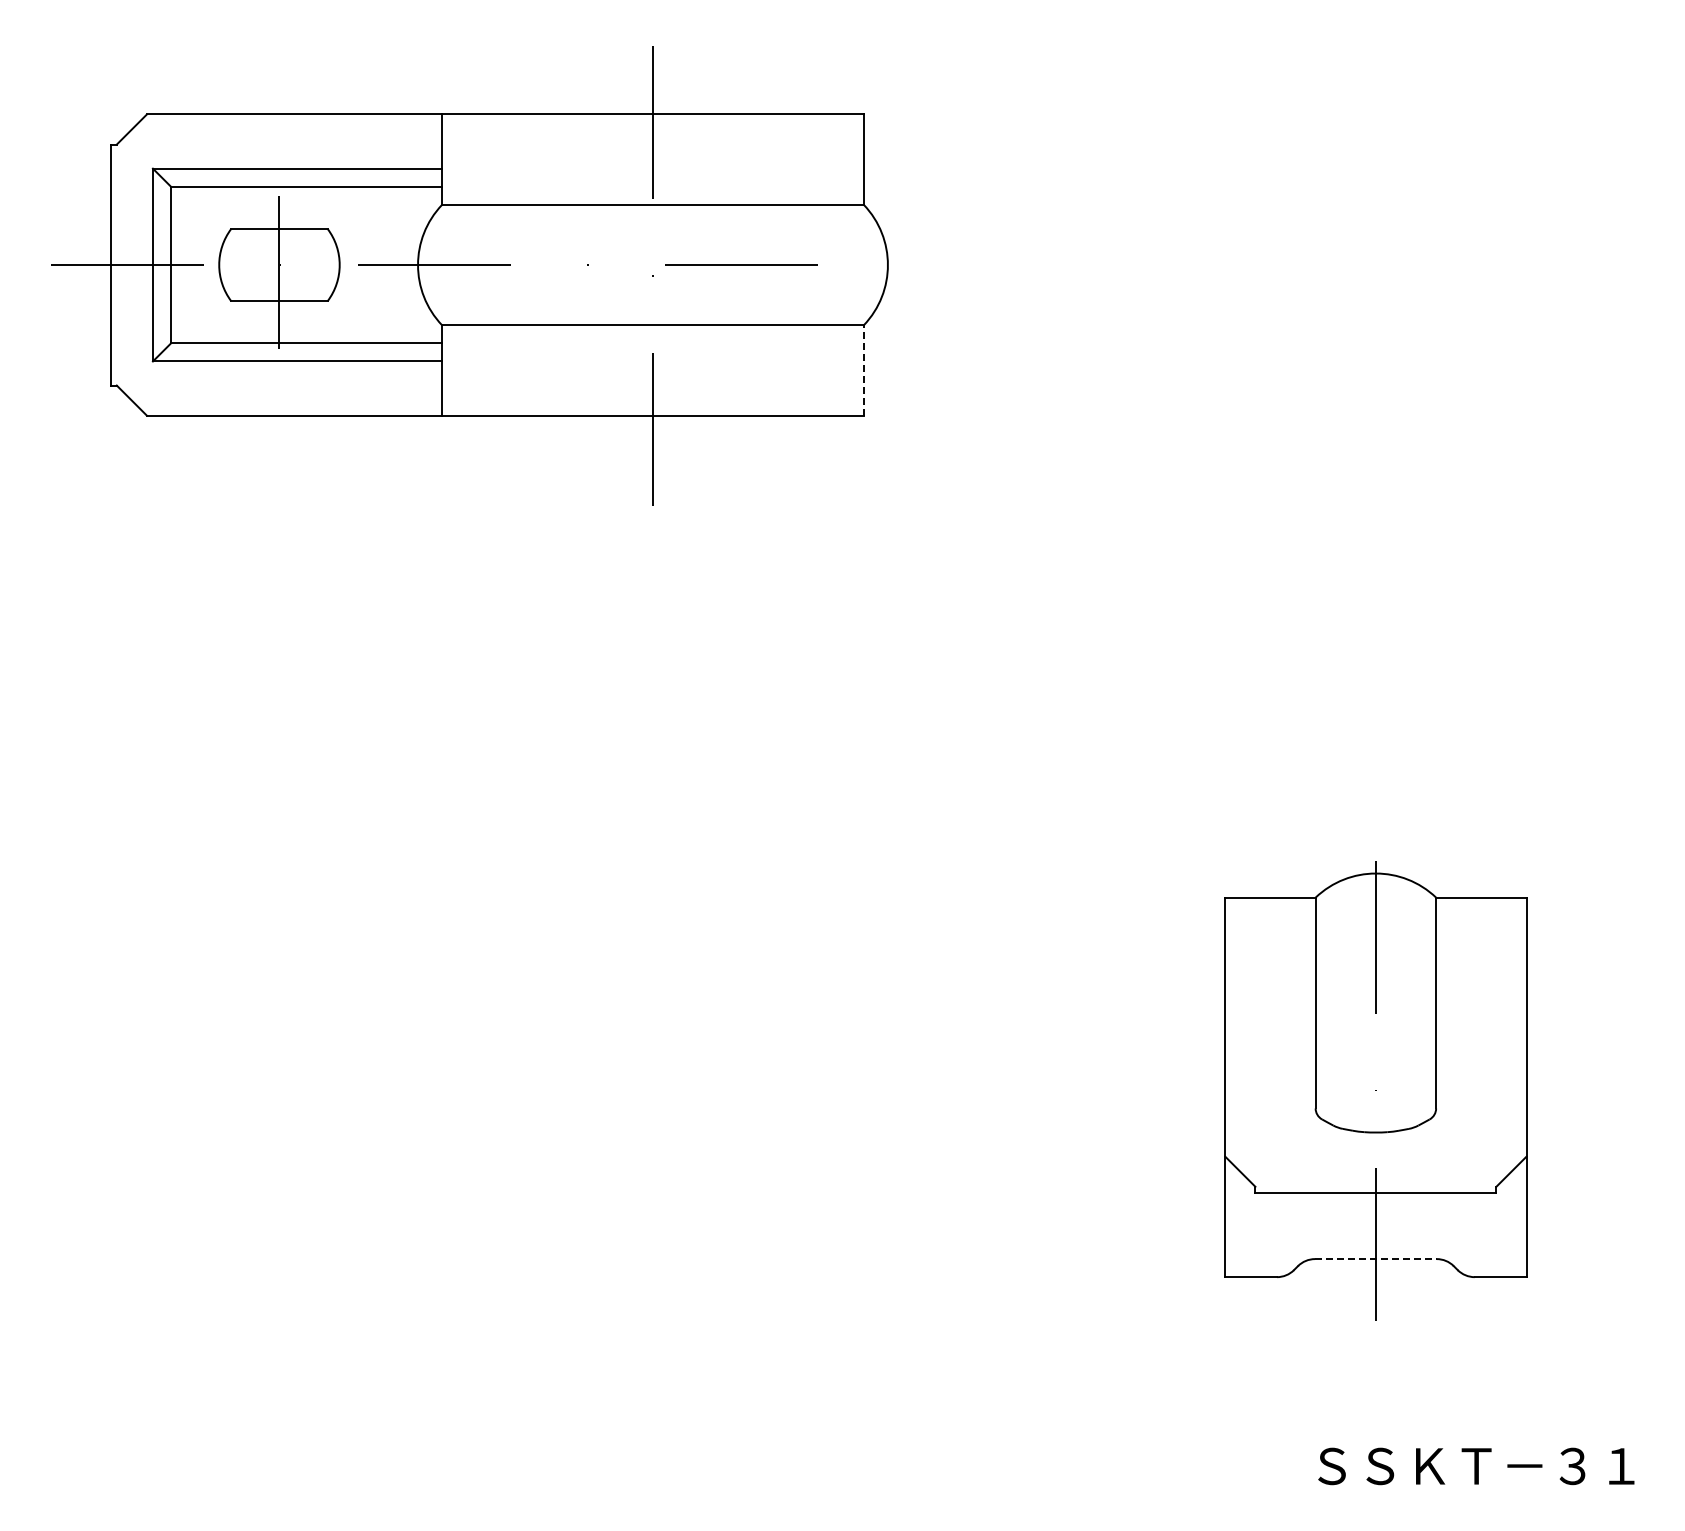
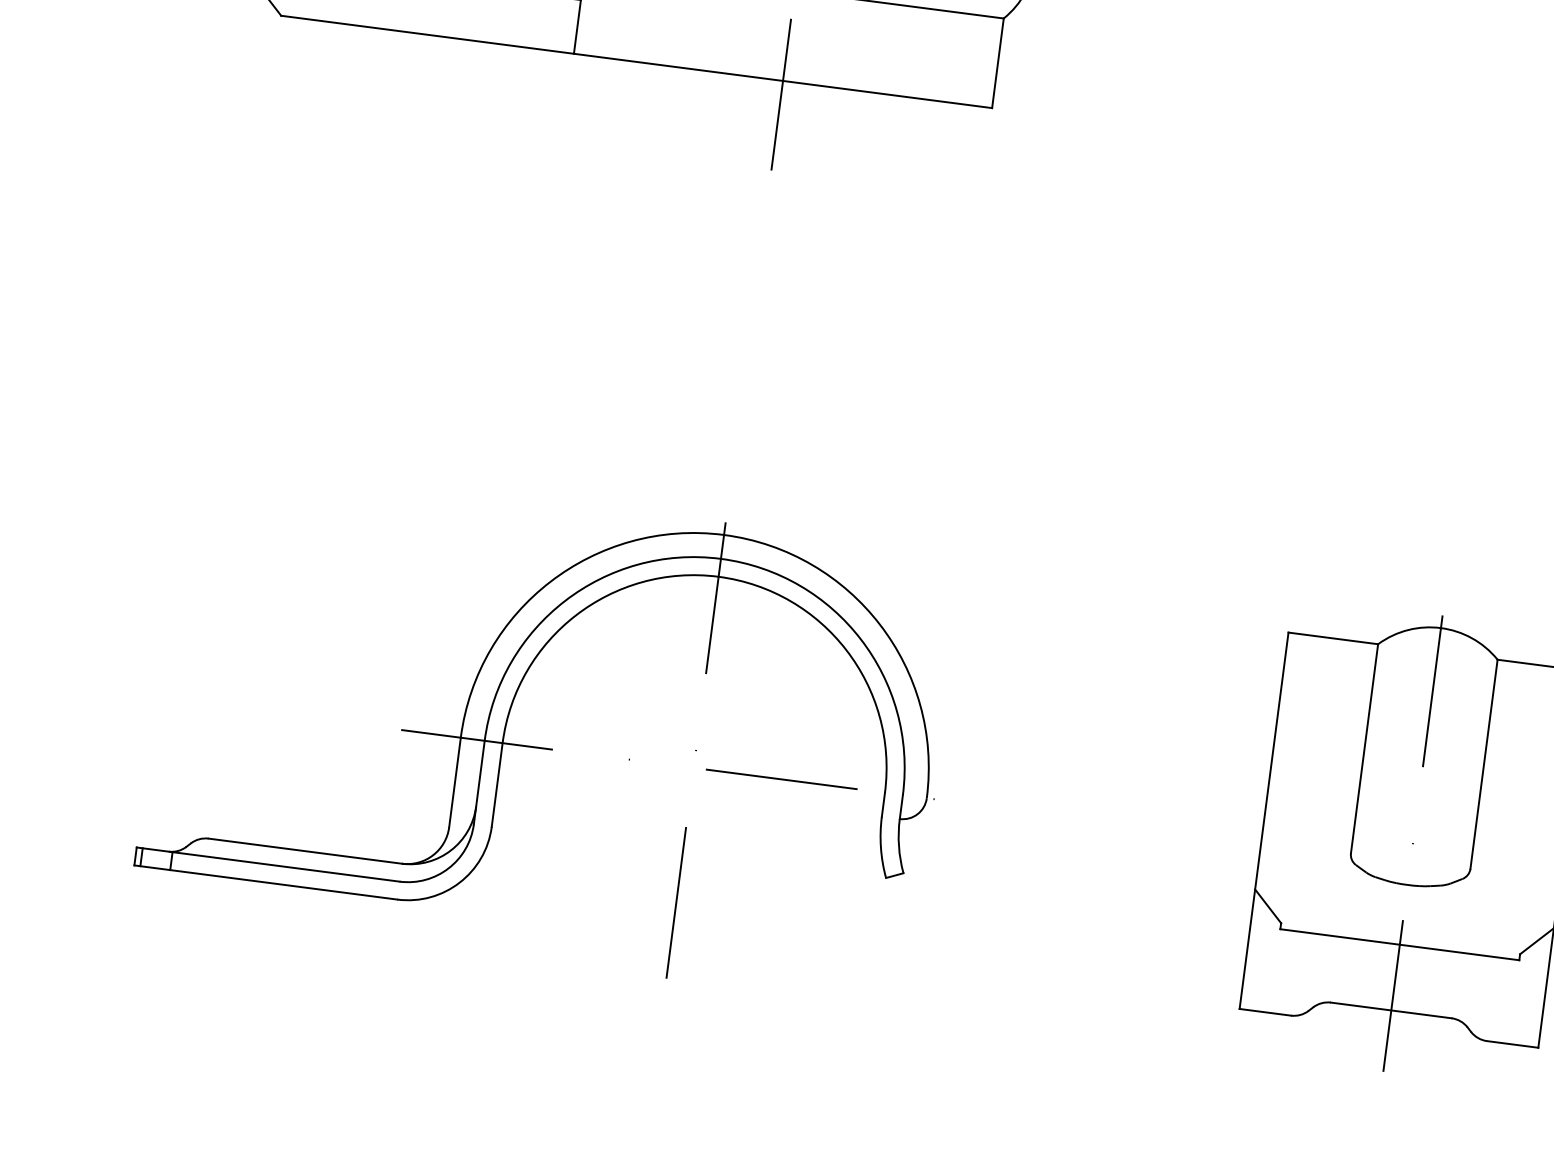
line: (863, 370) -> (997, 63), dashed -> solid
part: (502, 1107) -> (544, 747), added
line: (1375, 1259) -> (1390, 1010), dashed -> solid

